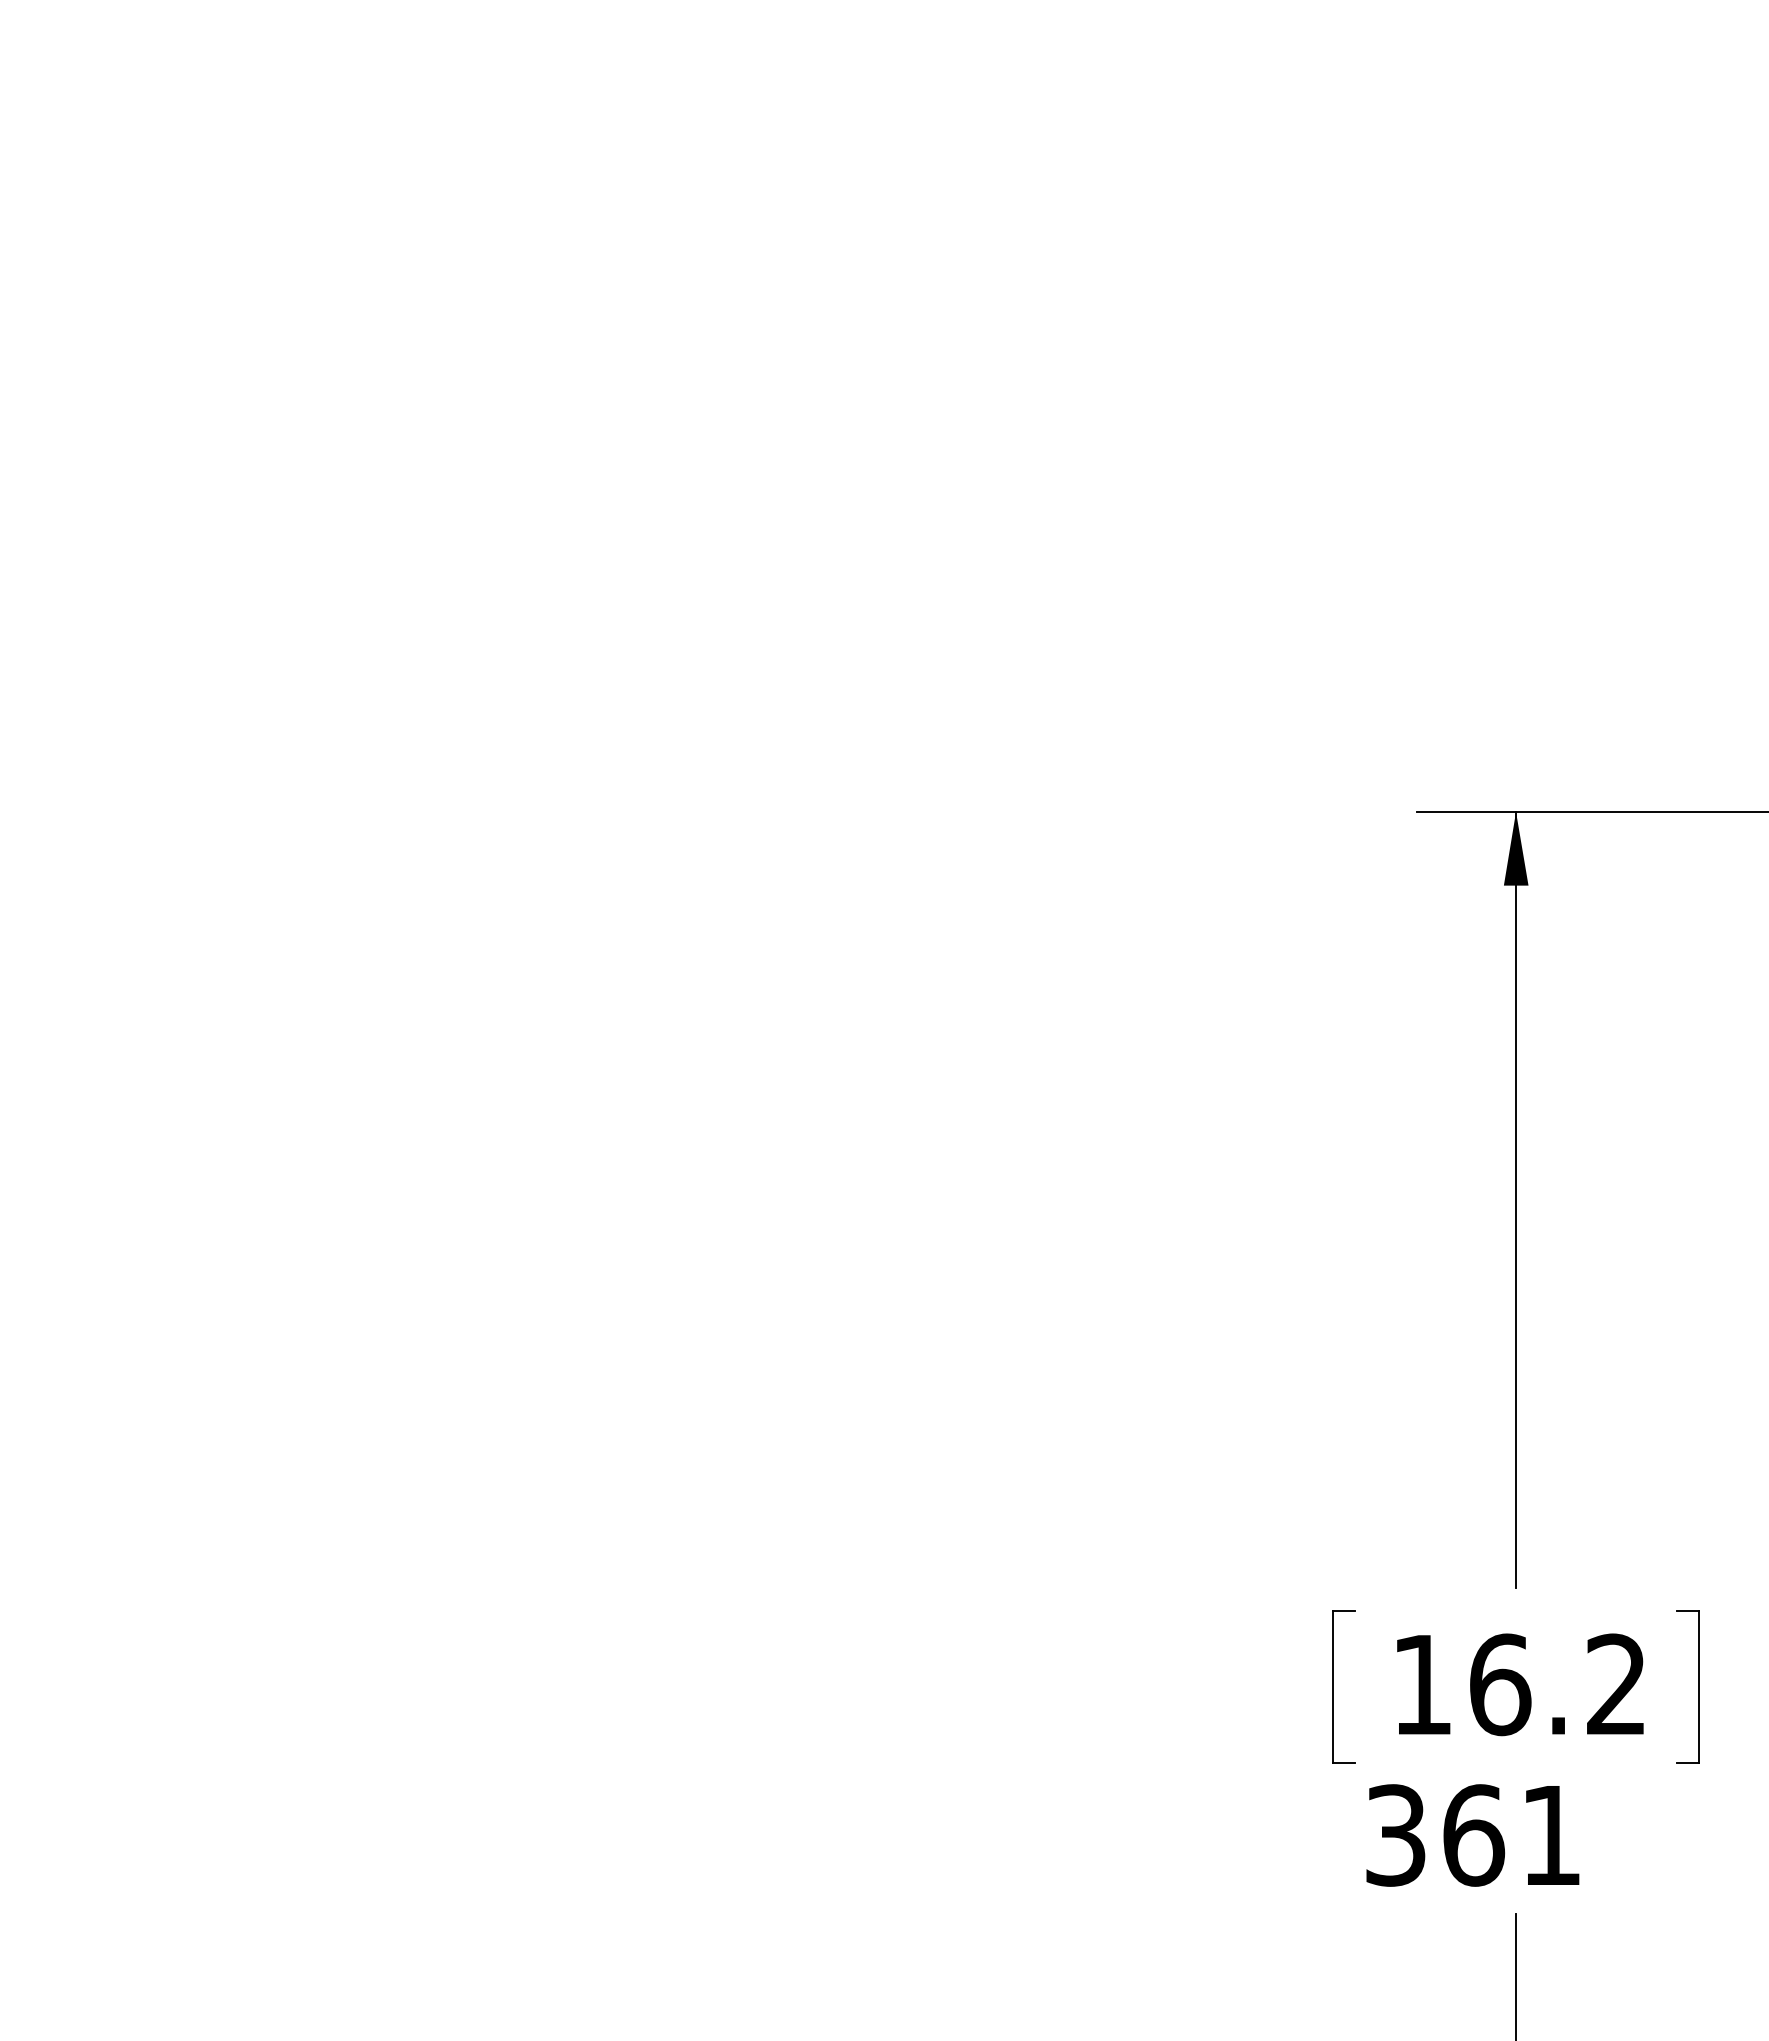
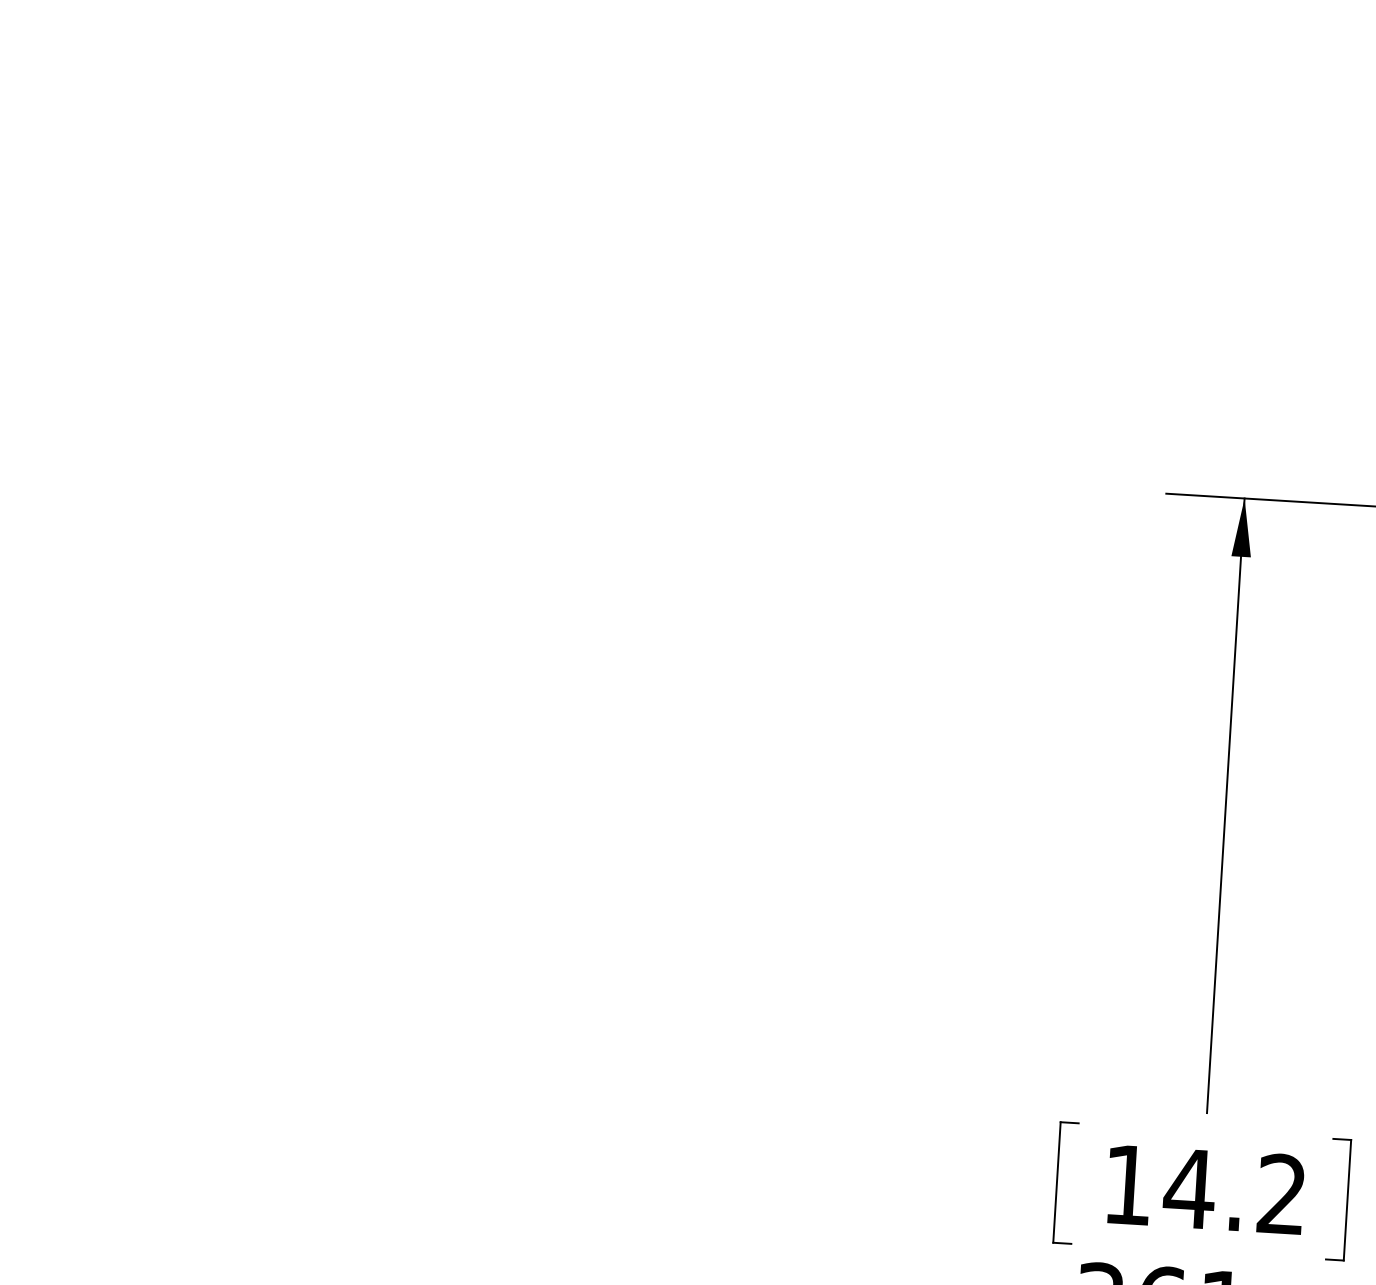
text: (1499, 1684) -> (1189, 1188), 16.2 -> 14.2

